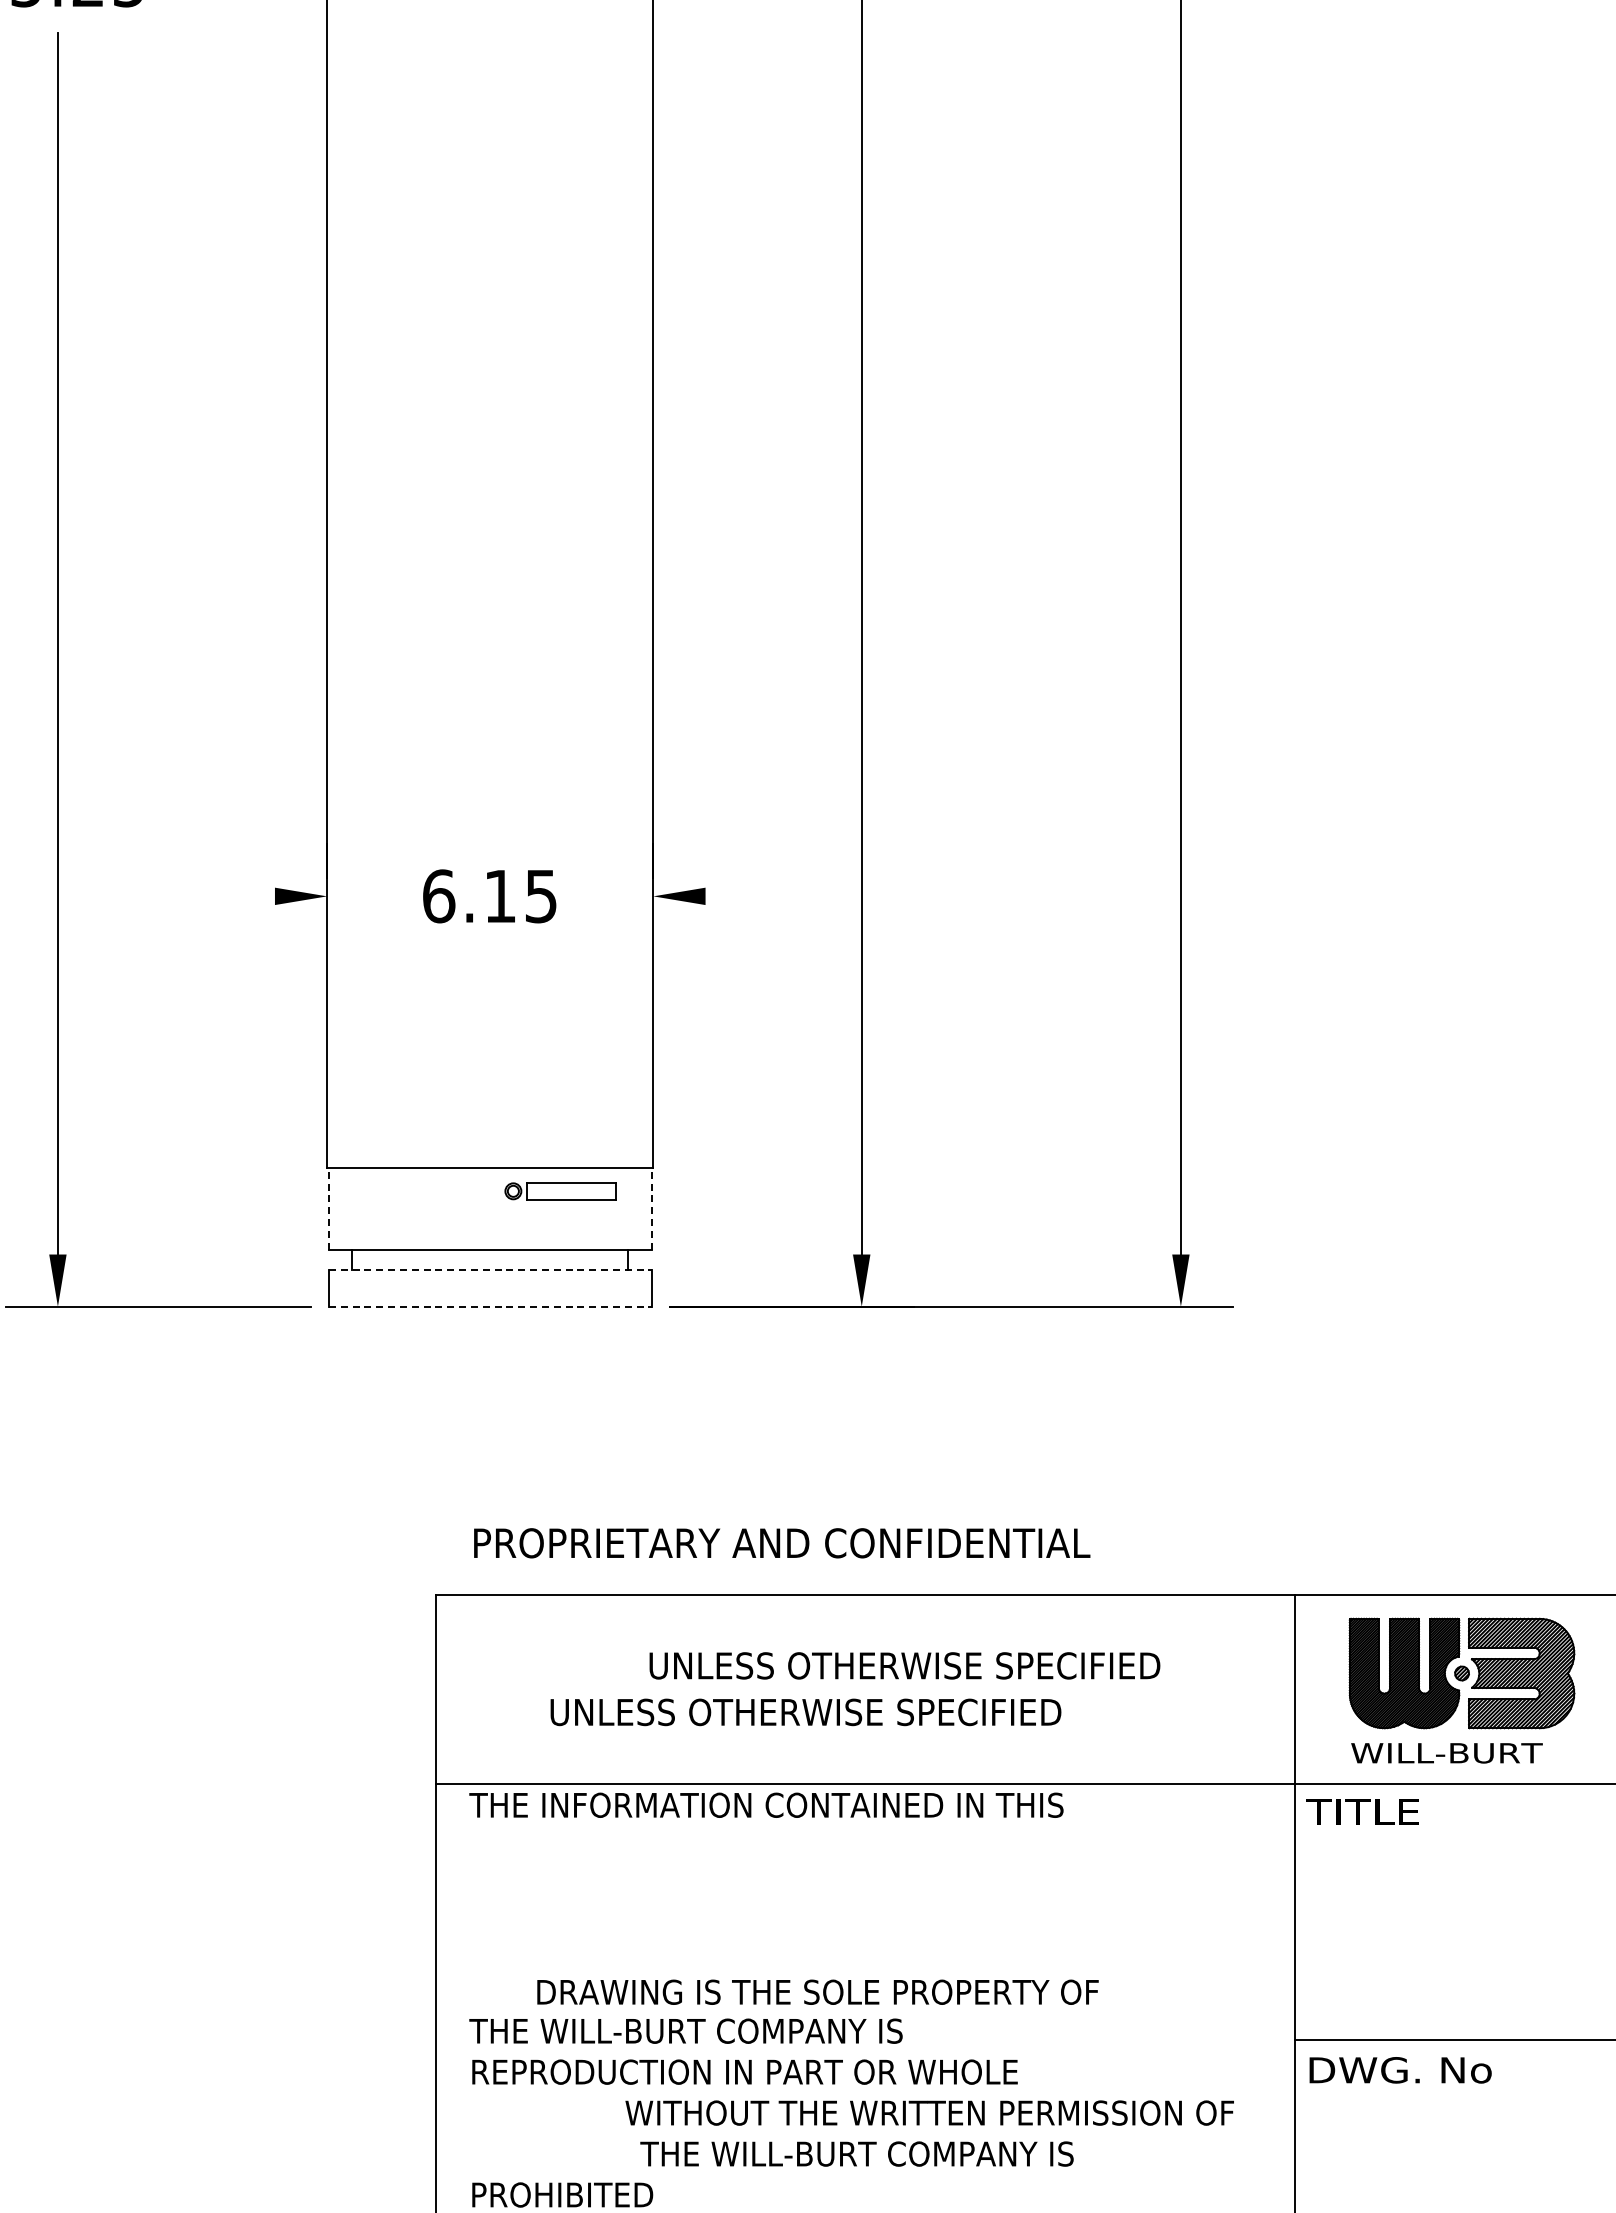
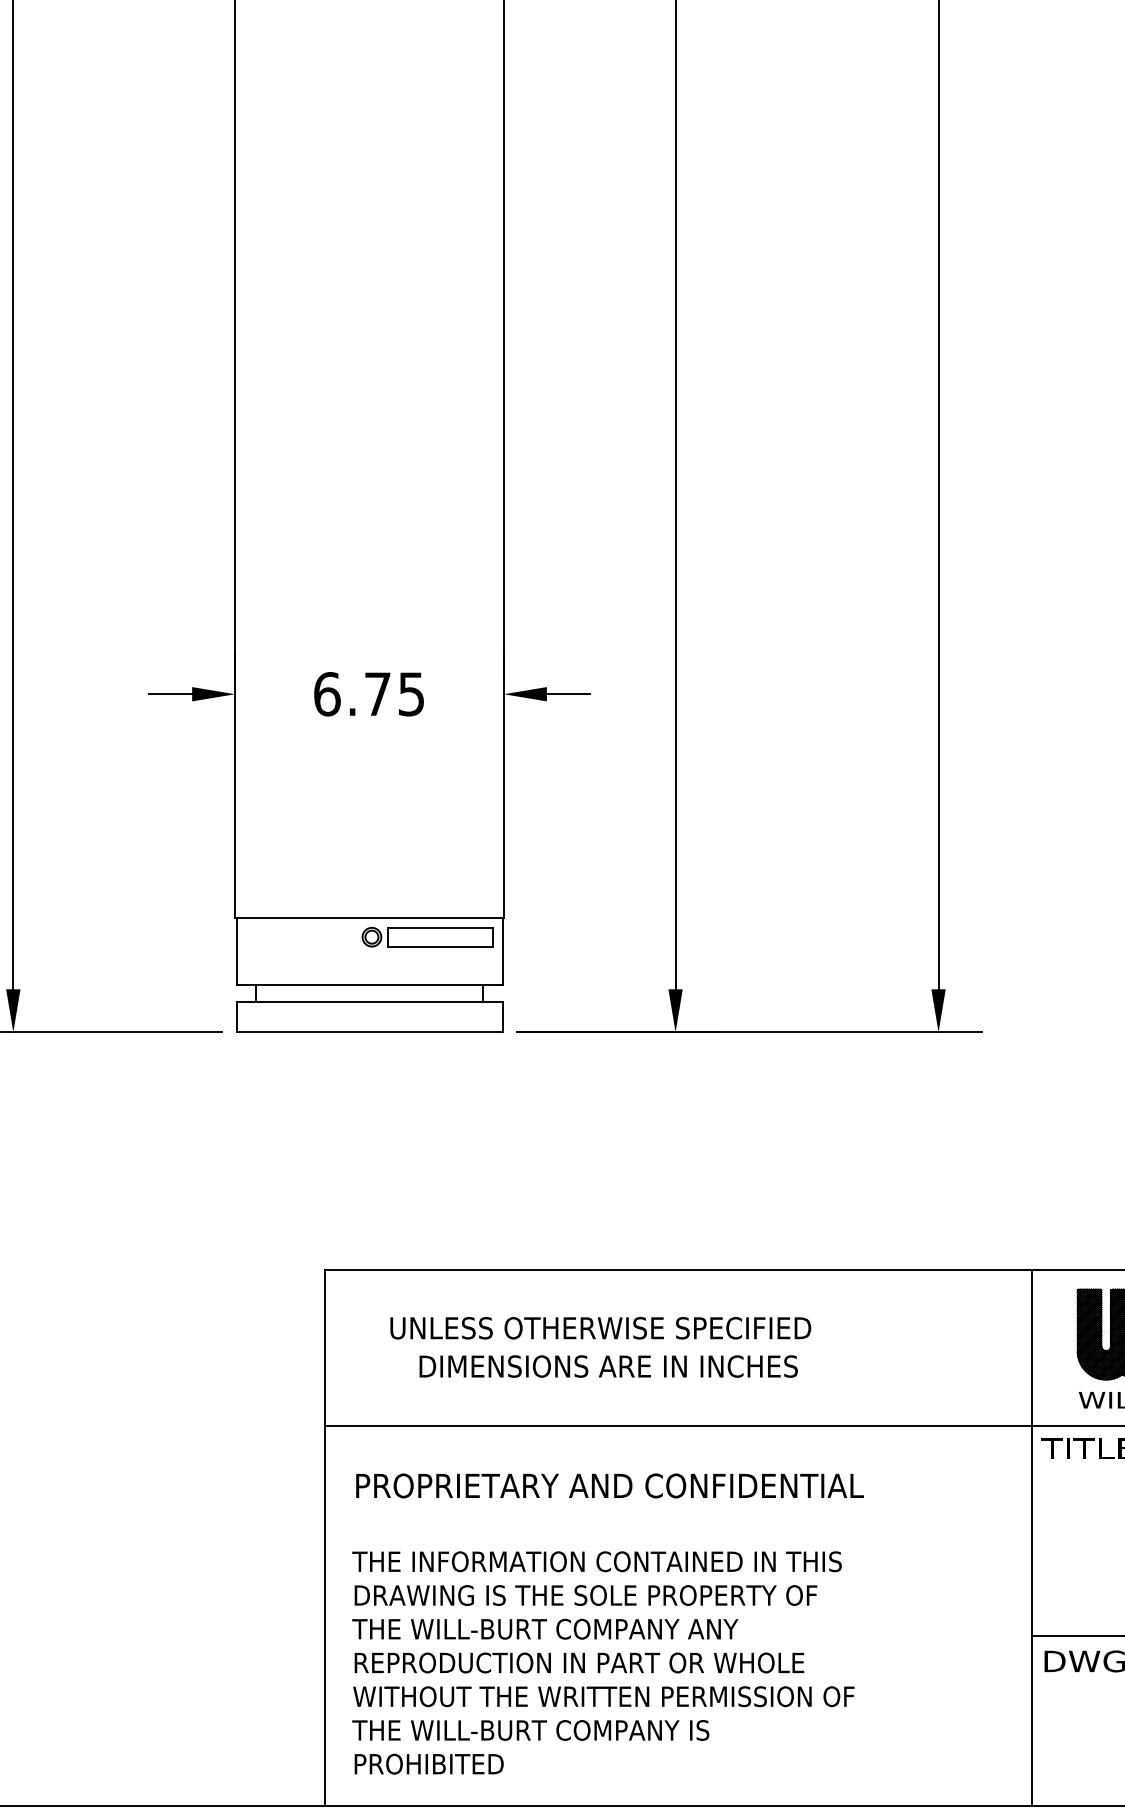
line: (248, 896) -> (170, 694), added
text: (500, 896) -> (377, 694), 6.15 -> 6.75
line: (731, 896) -> (568, 694), added
part: (560, 1191) -> (427, 937), size x1.43
line: (328, 1208) -> (236, 951), dashed -> solid
line: (651, 1208) -> (502, 951), dashed -> solid
line: (490, 1270) -> (369, 1002), dashed -> solid
line: (490, 1306) -> (369, 1032), dashed -> solid
text: (782, 1543) -> (610, 1486), moved
text: (904, 1665) -> (600, 1327), moved
text: (805, 1712) -> (629, 1366), UNLESS OTHERWISE SPECIFIED -> DIMENSIONS ARE IN INCHES
text: (766, 1804) -> (597, 1561), moved
text: (817, 1991) -> (585, 1594), moved
text: (906, 2030) -> (712, 1628), THE WILL-BURT COMPANY IS -> THE WILL-BURT COMPANY ANY
text: (929, 2112) -> (603, 1696), moved
text: (856, 2153) -> (530, 1729), moved

